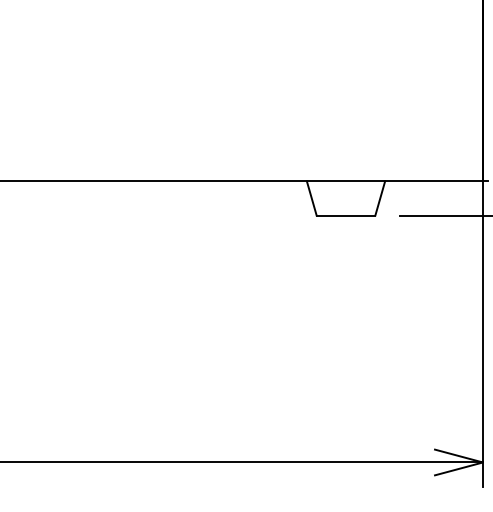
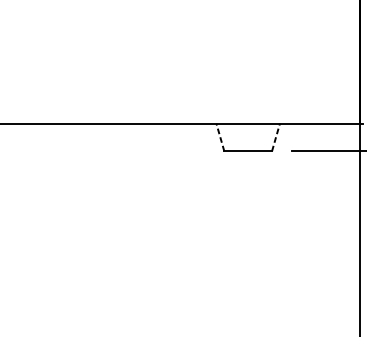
line: (311, 198) -> (220, 137), solid -> dashed
line: (380, 198) -> (276, 137), solid -> dashed

